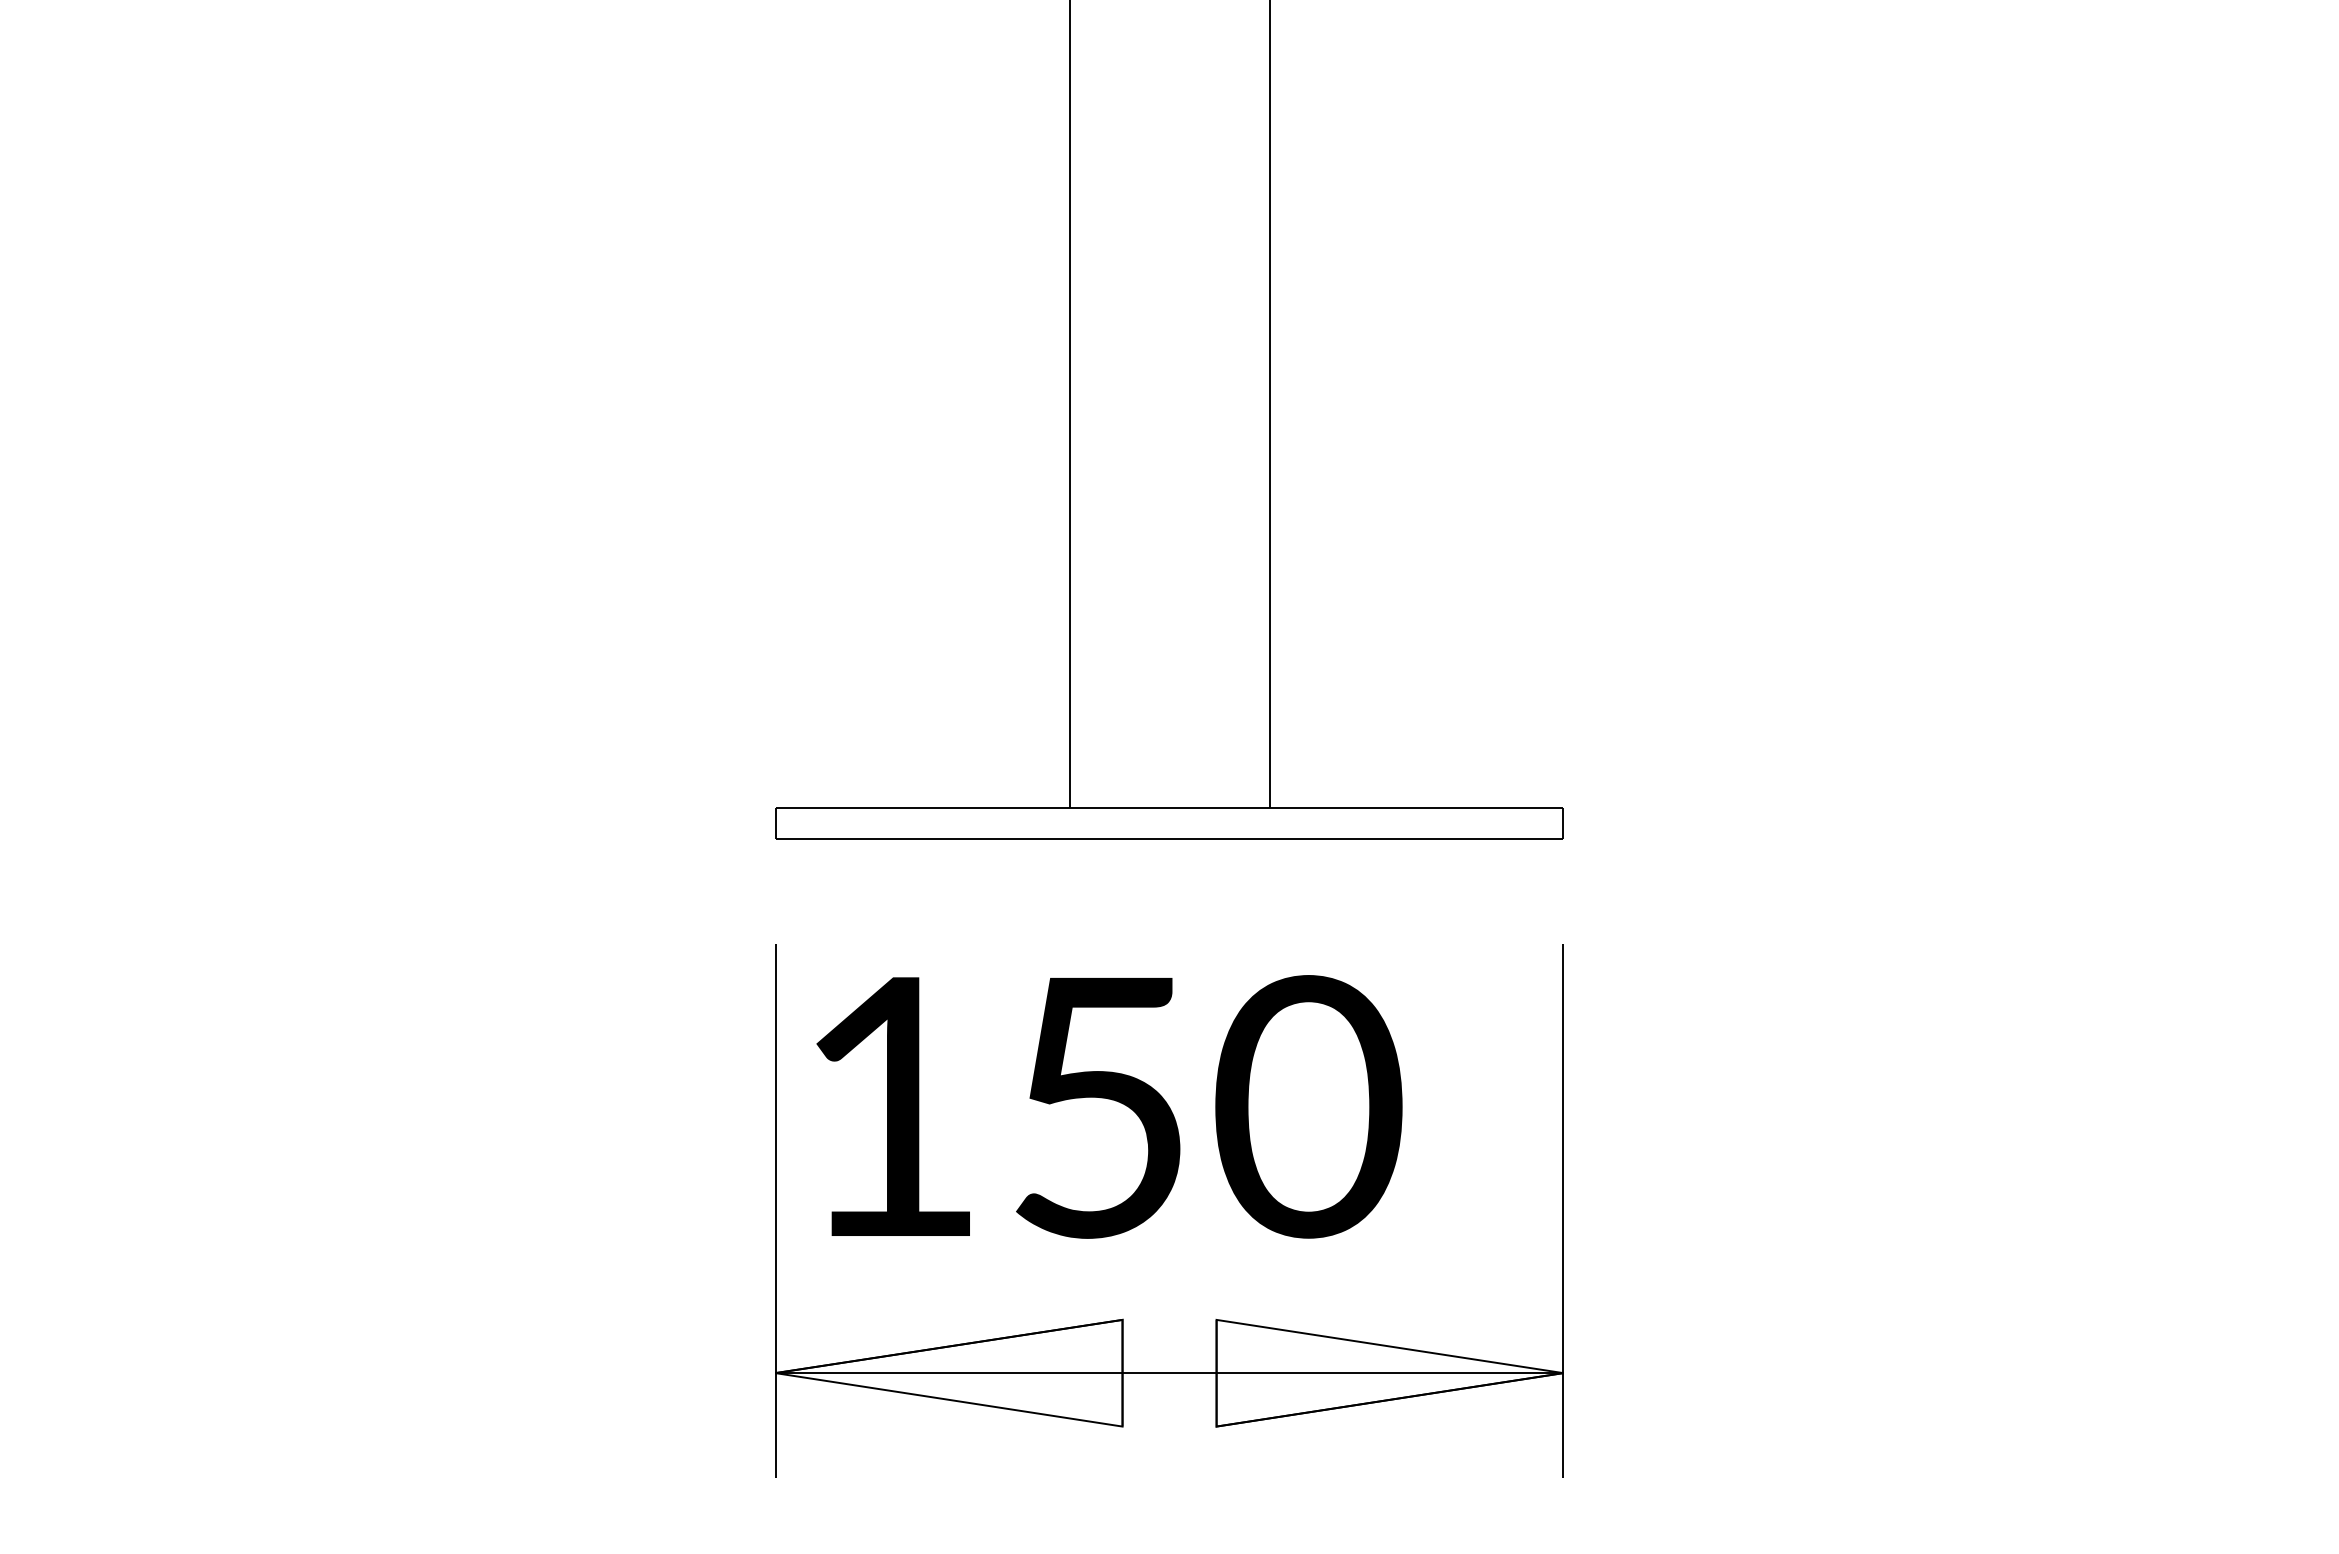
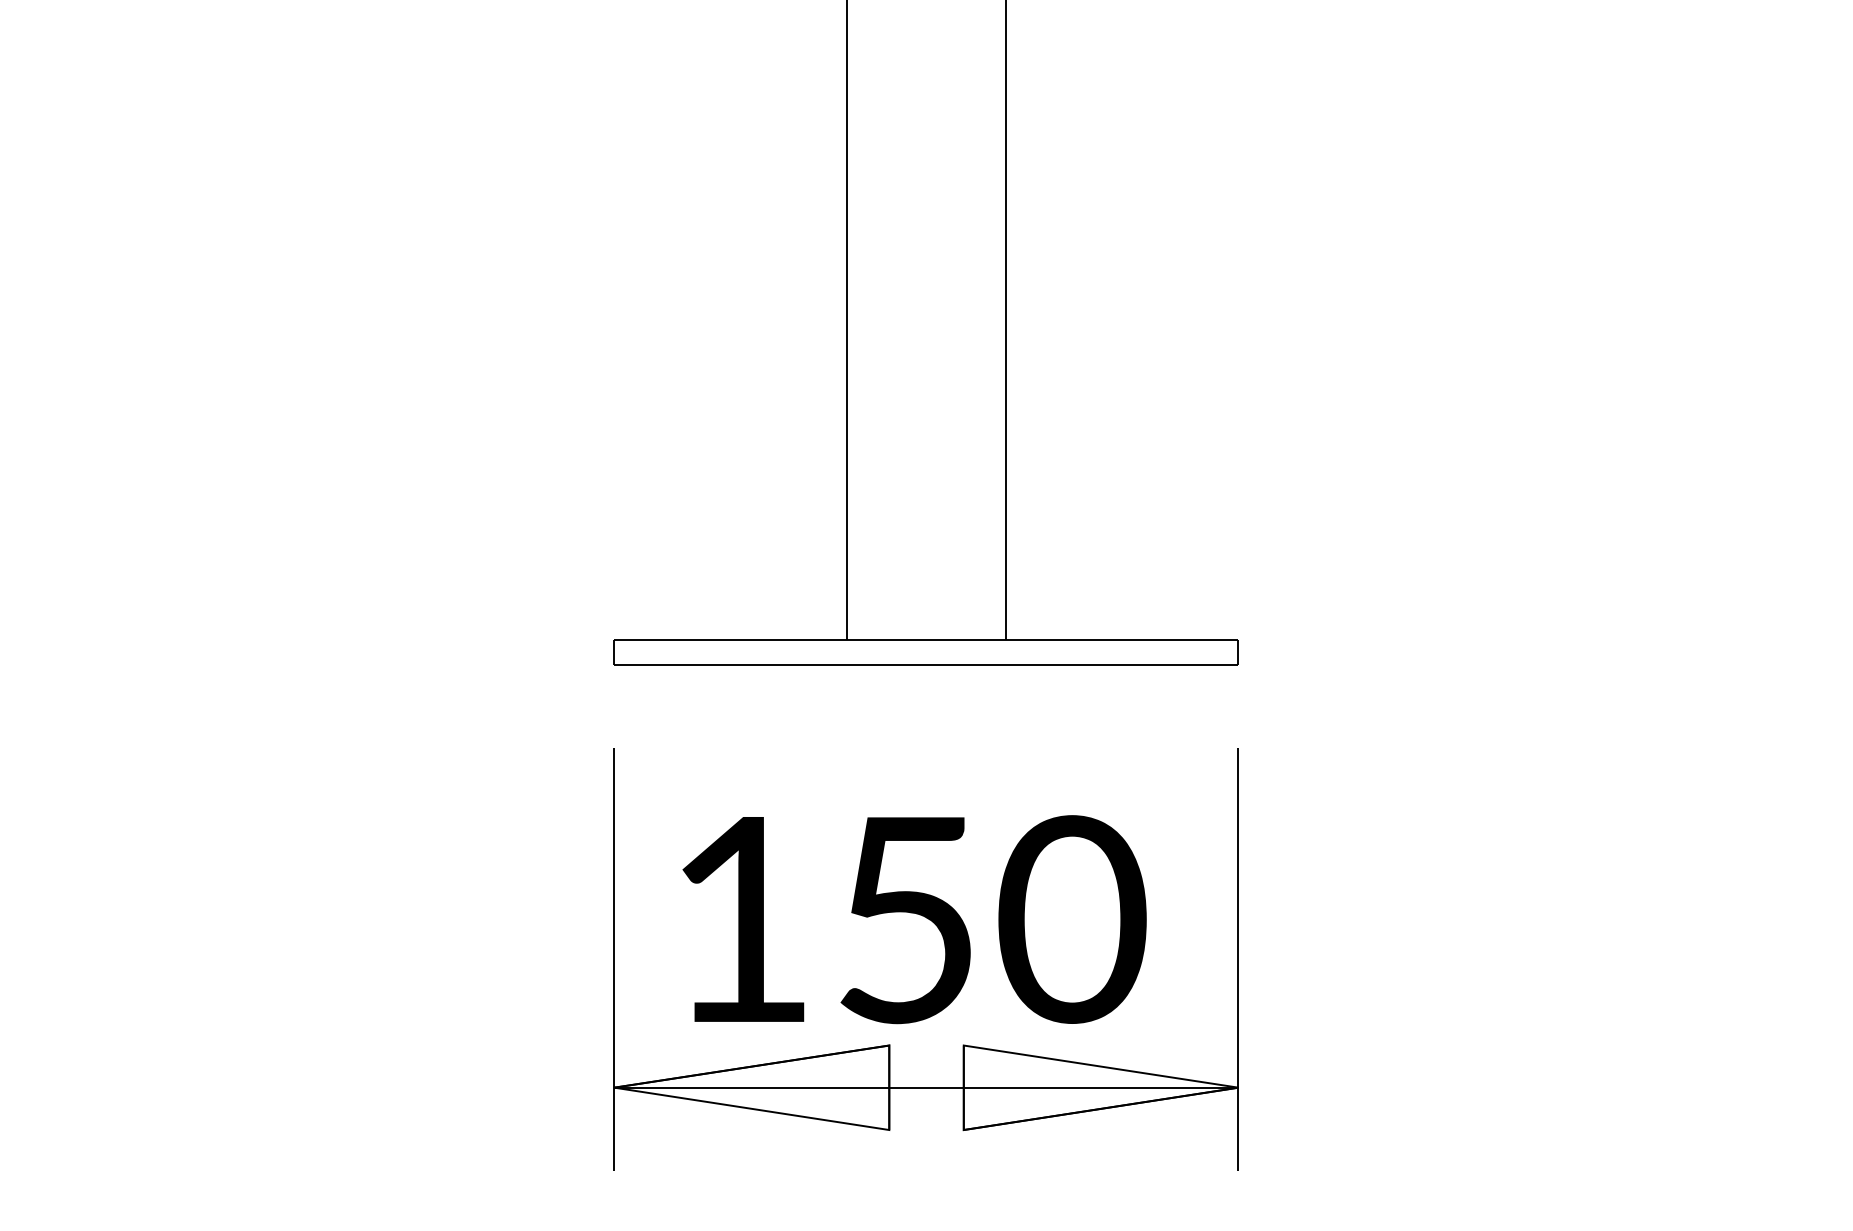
text: (1109, 1106) -> (914, 919), moved

